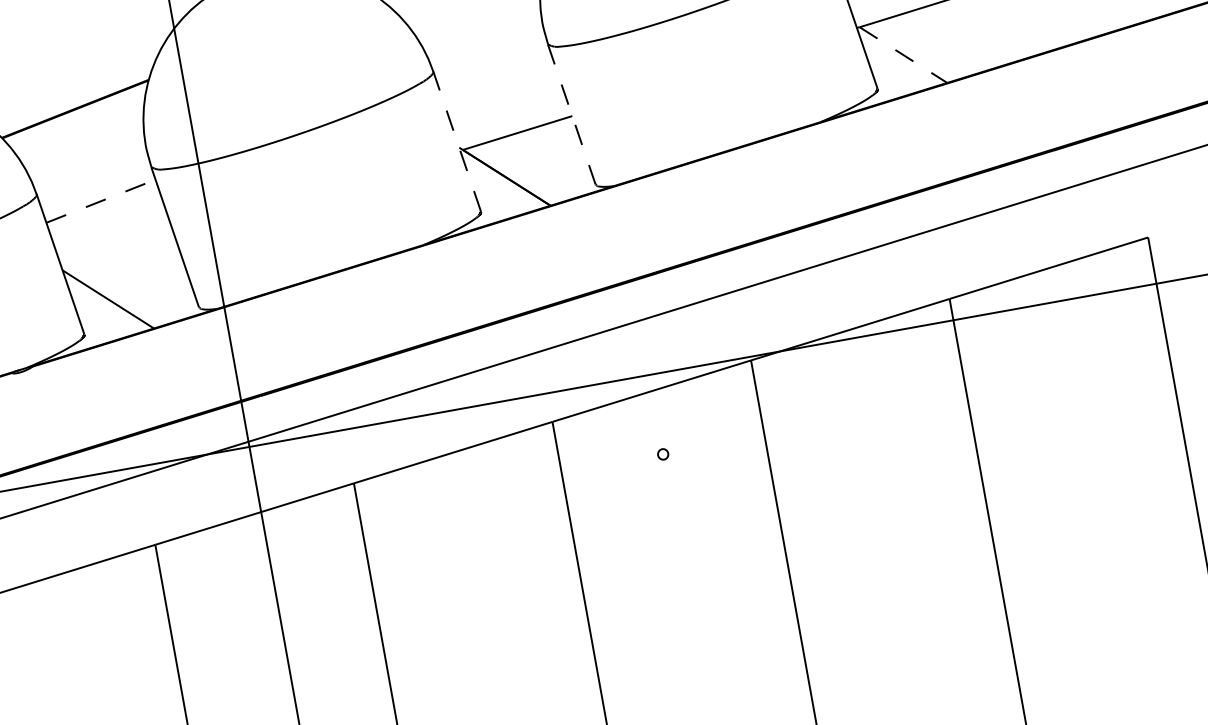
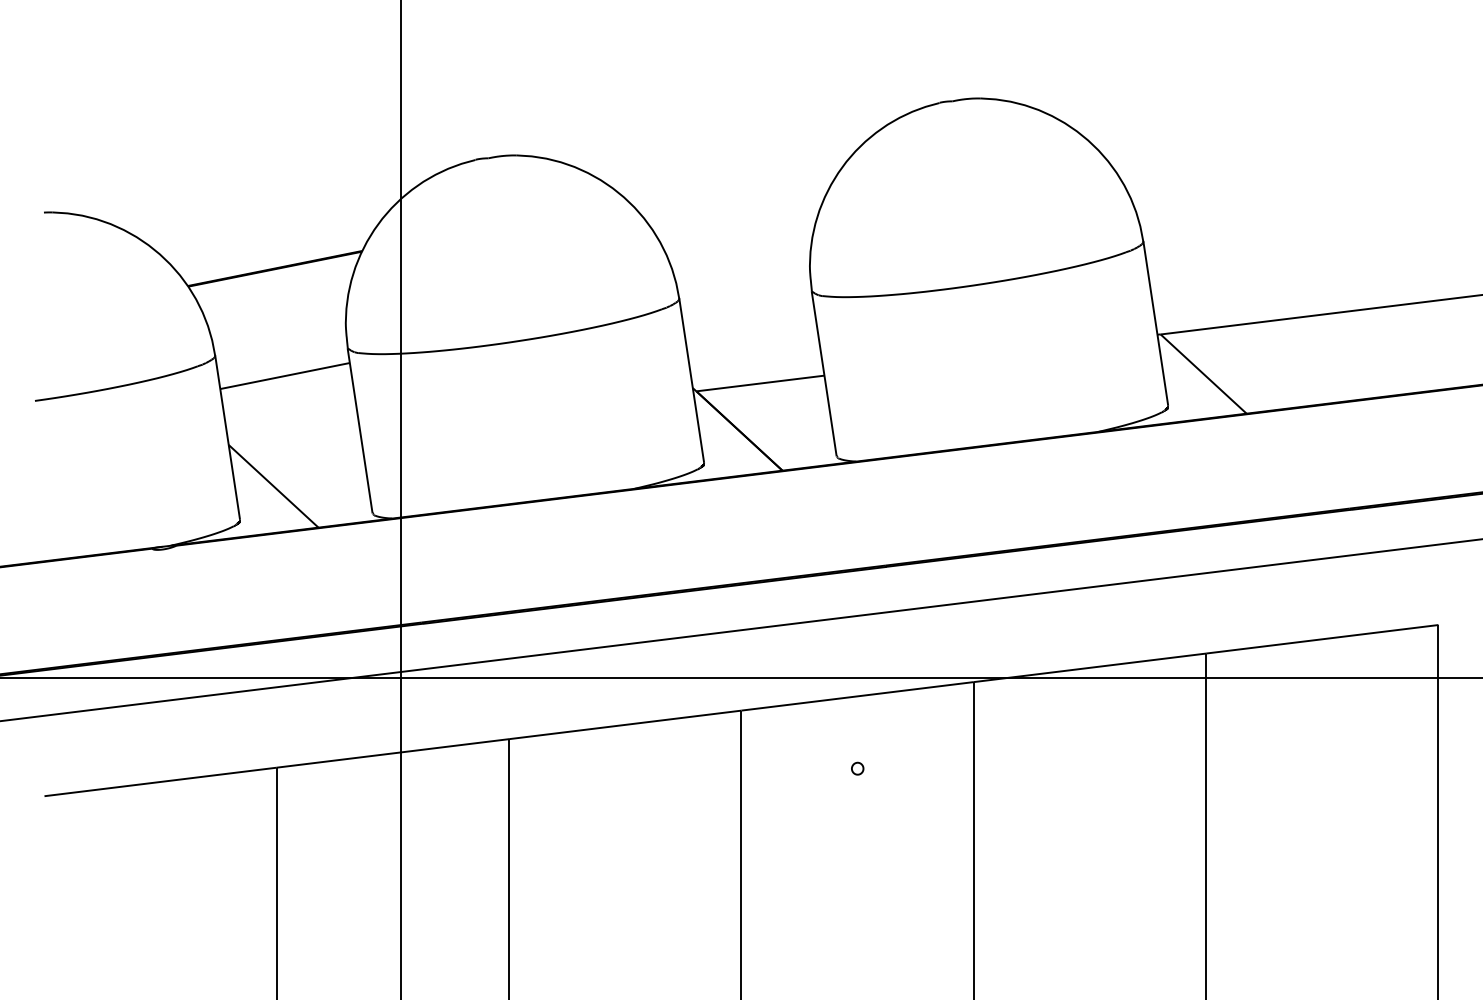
line: (903, 55) -> (1203, 374), dashed -> solid
line: (572, 115) -> (824, 374), dashed -> solid
line: (456, 140) -> (691, 379), dashed -> solid
line: (101, 200) -> (285, 375), dashed -> solid

